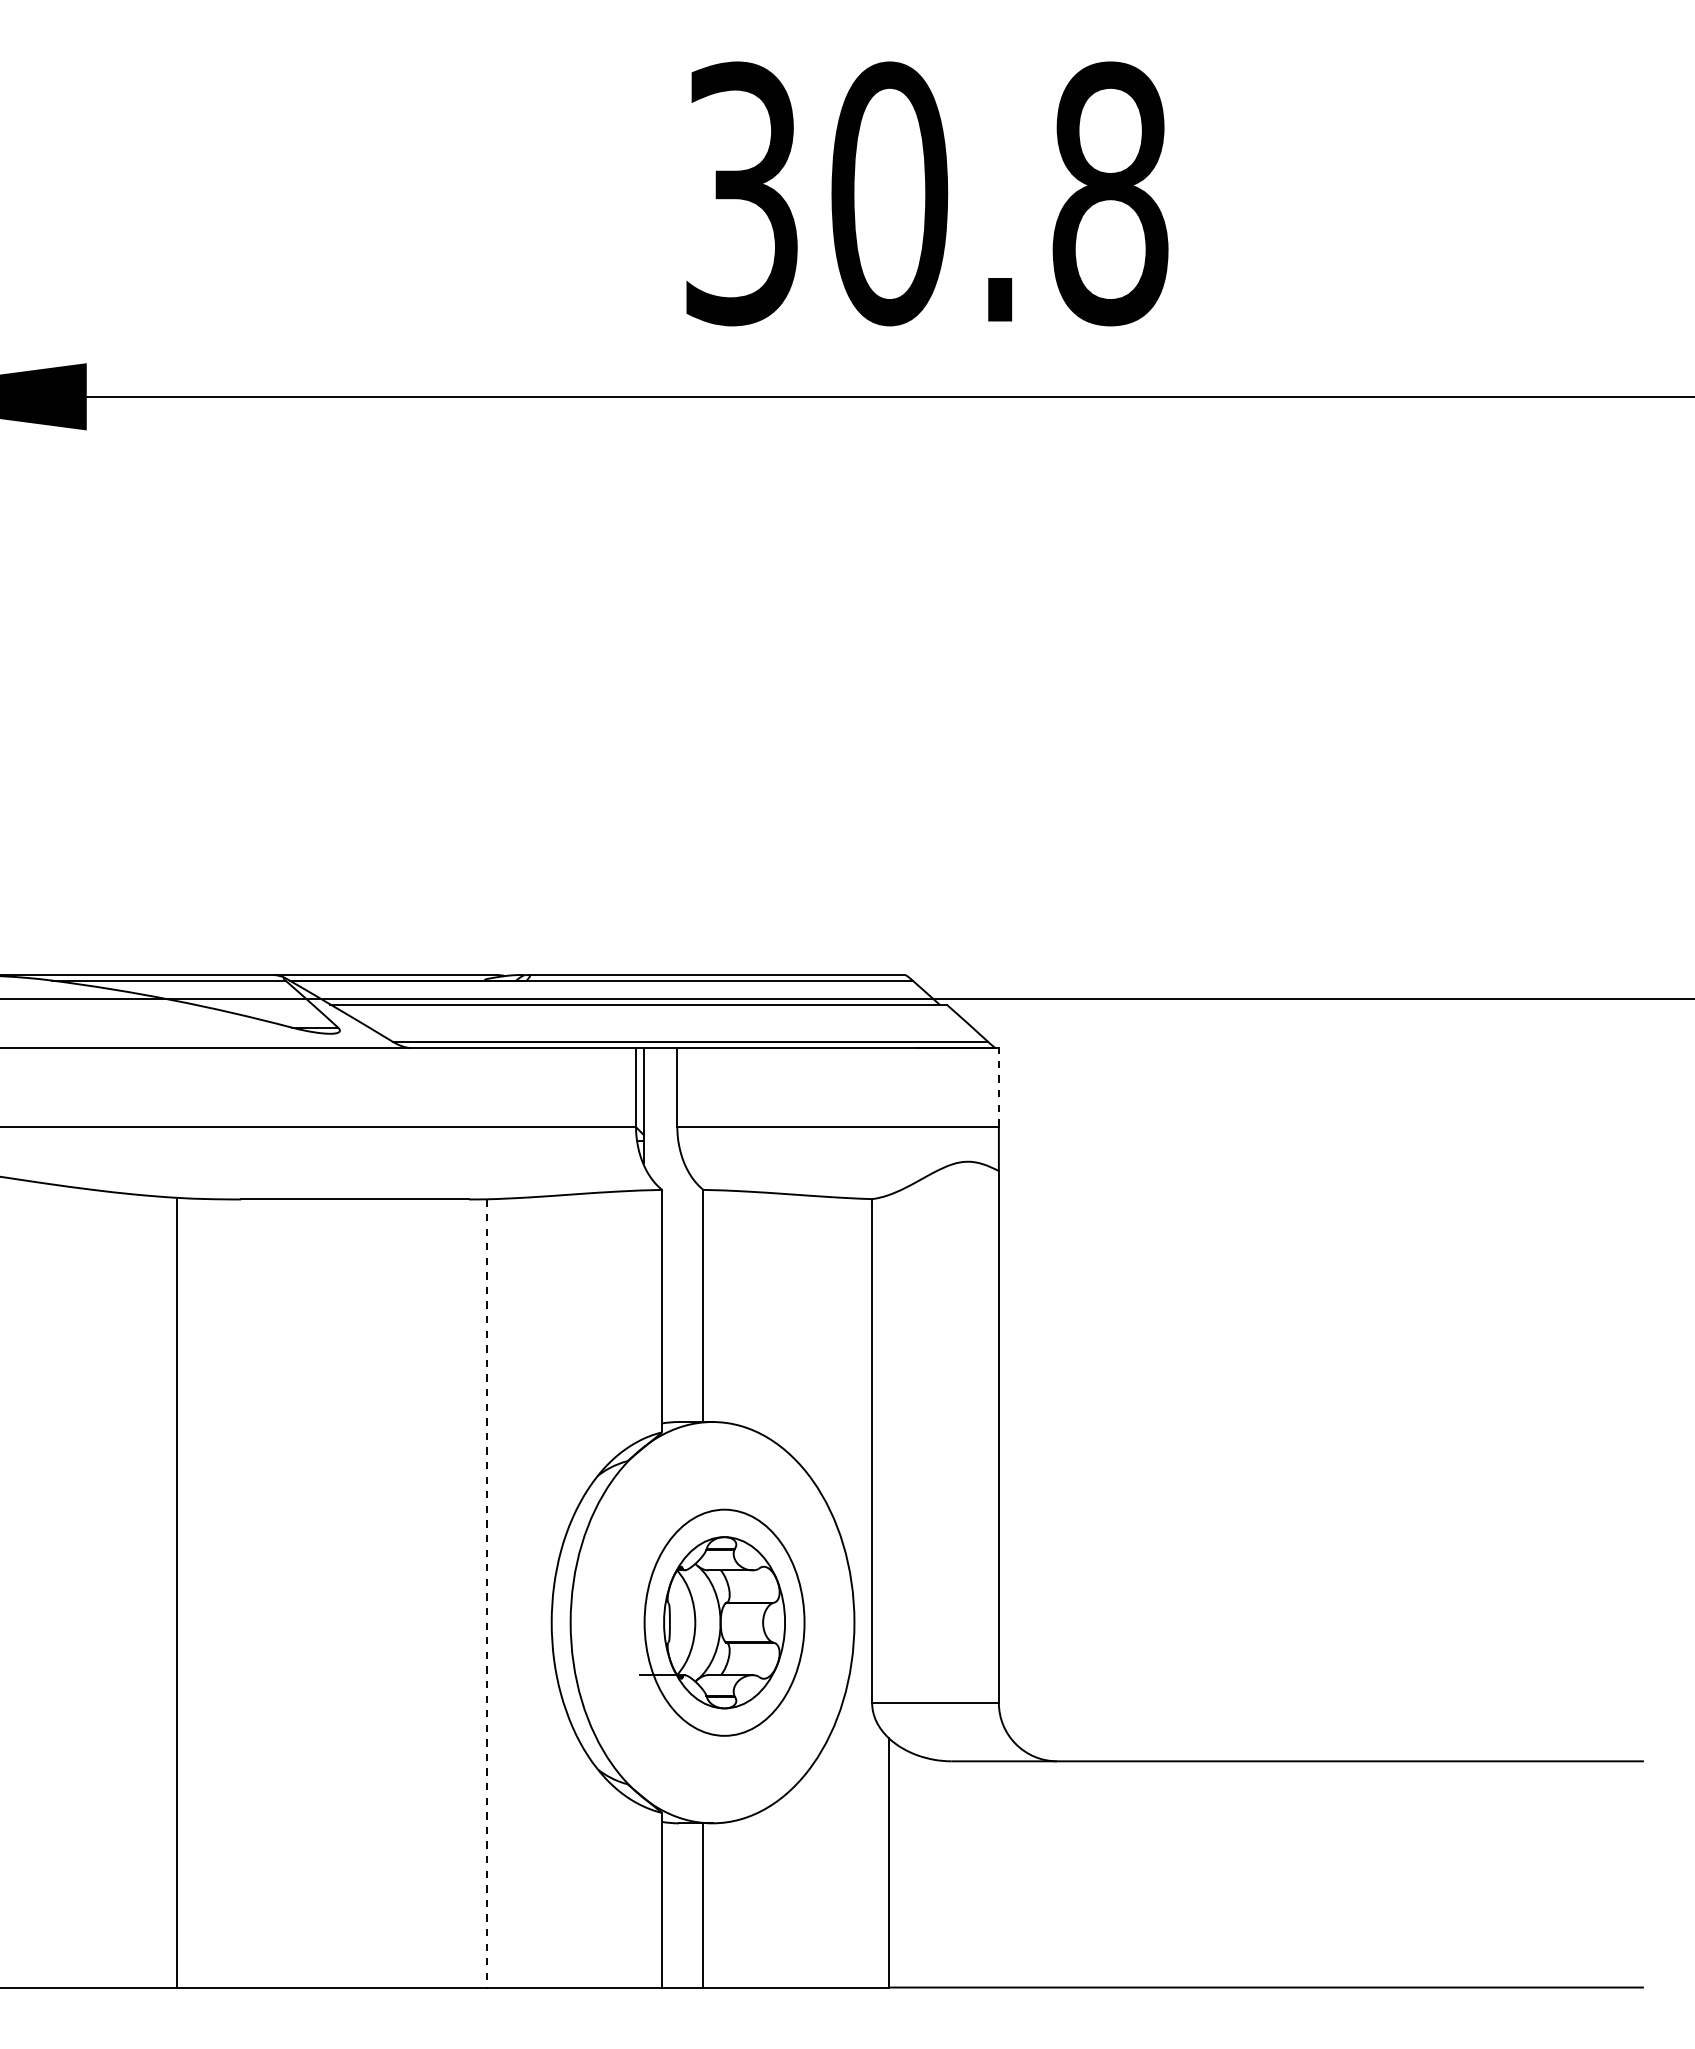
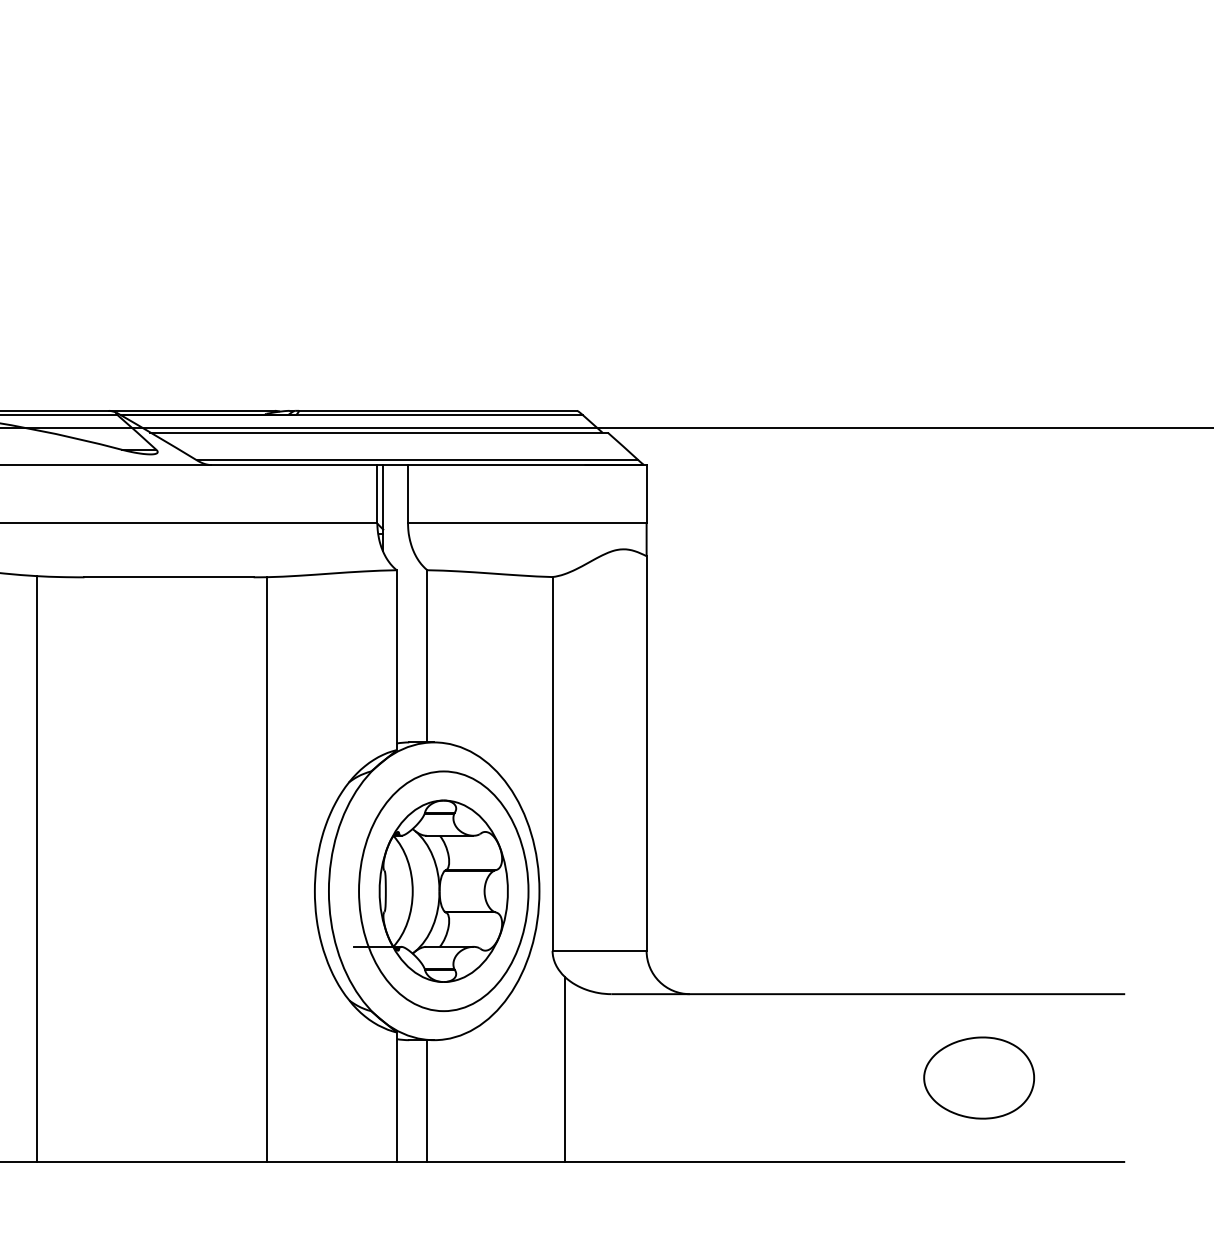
line: (998, 1086) -> (646, 493), dashed -> solid
line: (486, 1593) -> (266, 869), dashed -> solid
part: (722, 1622) -> (441, 891), size x1.43
part: (1447, 1873) -> (979, 1077), added

